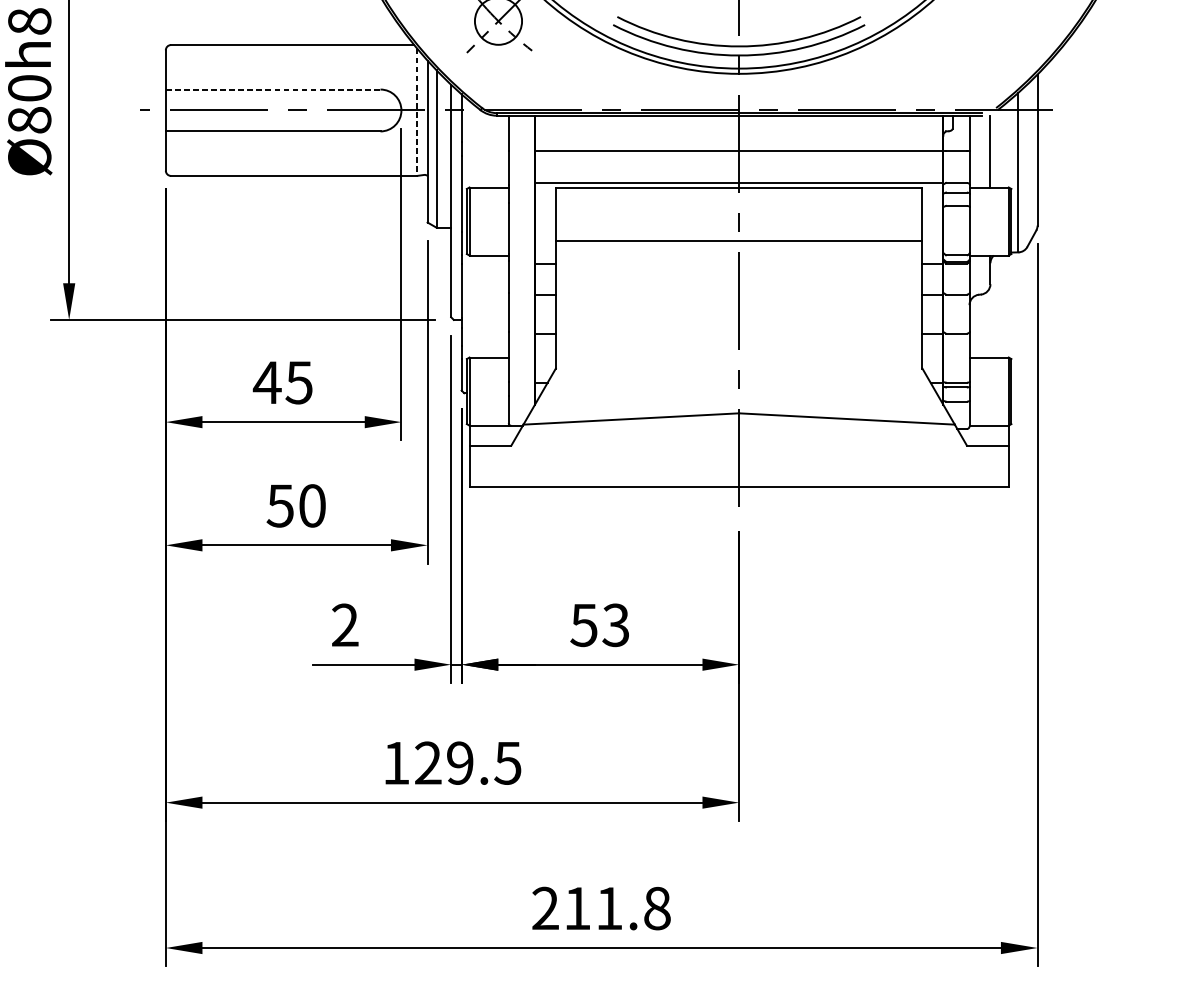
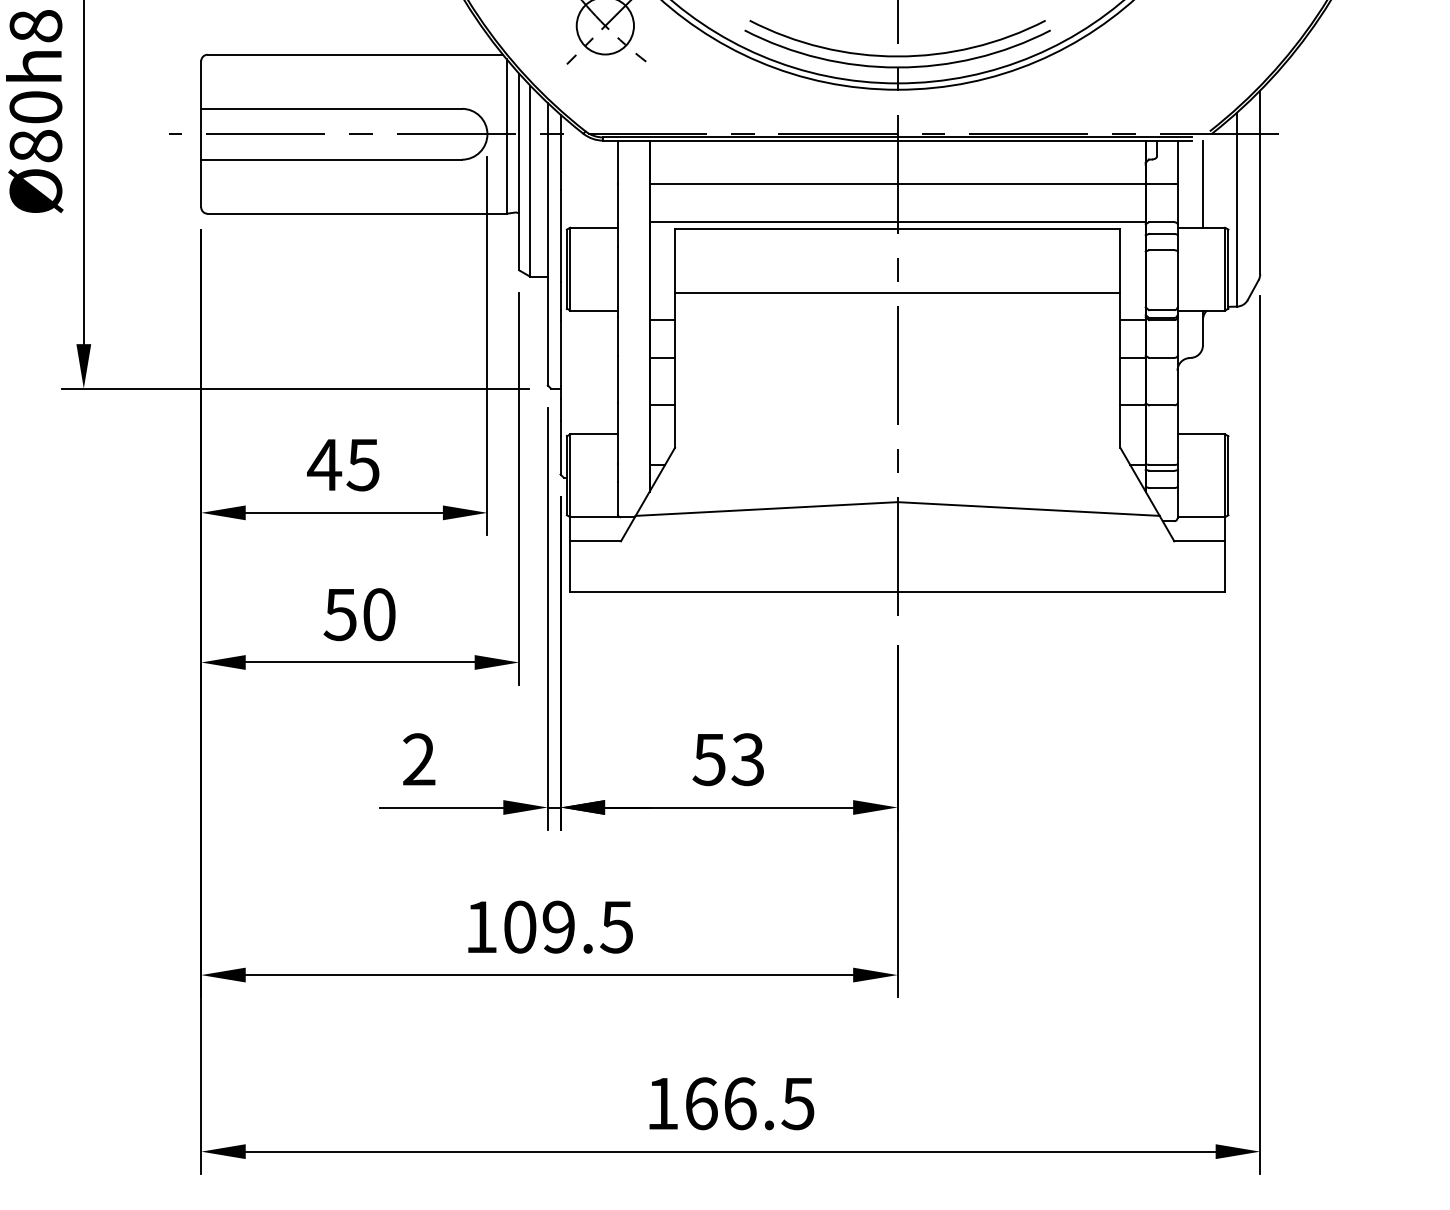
line: (273, 89) -> (332, 108), dashed -> solid
line: (417, 112) -> (506, 136), dashed -> solid
text: (428, 762) -> (520, 926), 129.5 -> 109.5
text: (601, 908) -> (730, 1103), 211.8 -> 166.5

